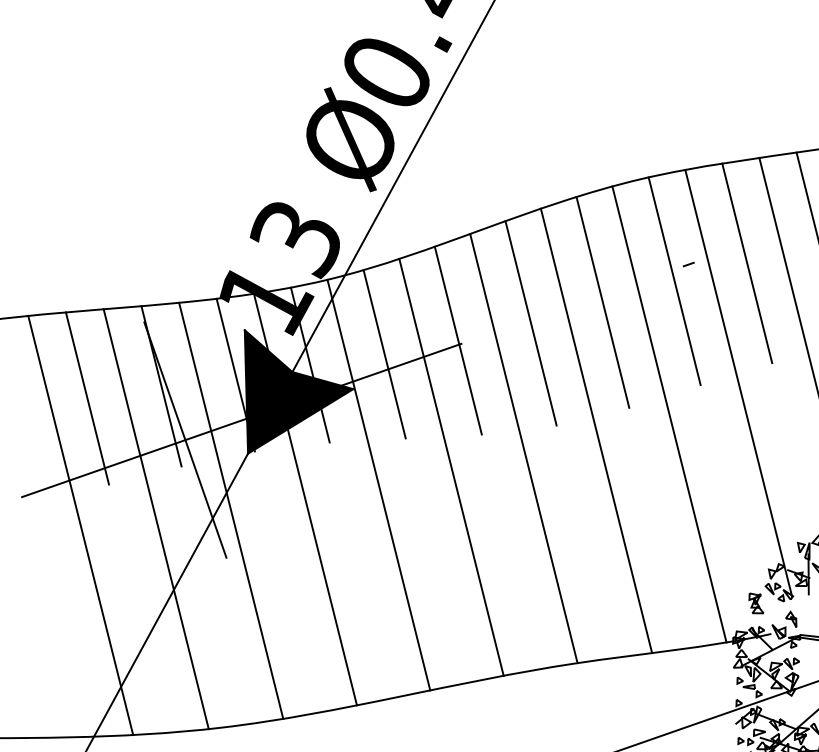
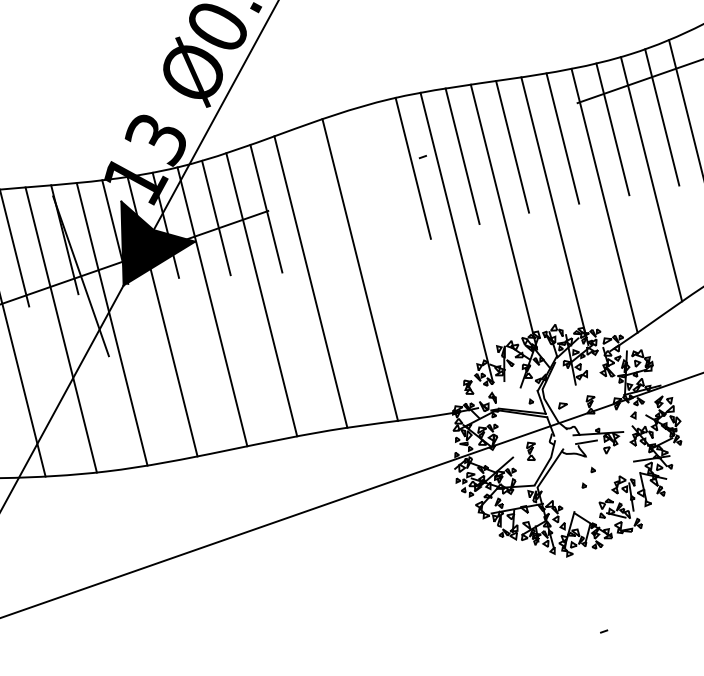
line: (602, 301) -> (364, 182), removed
line: (530, 322) -> (315, 196), removed
line: (669, 413) -> (409, 258), removed

